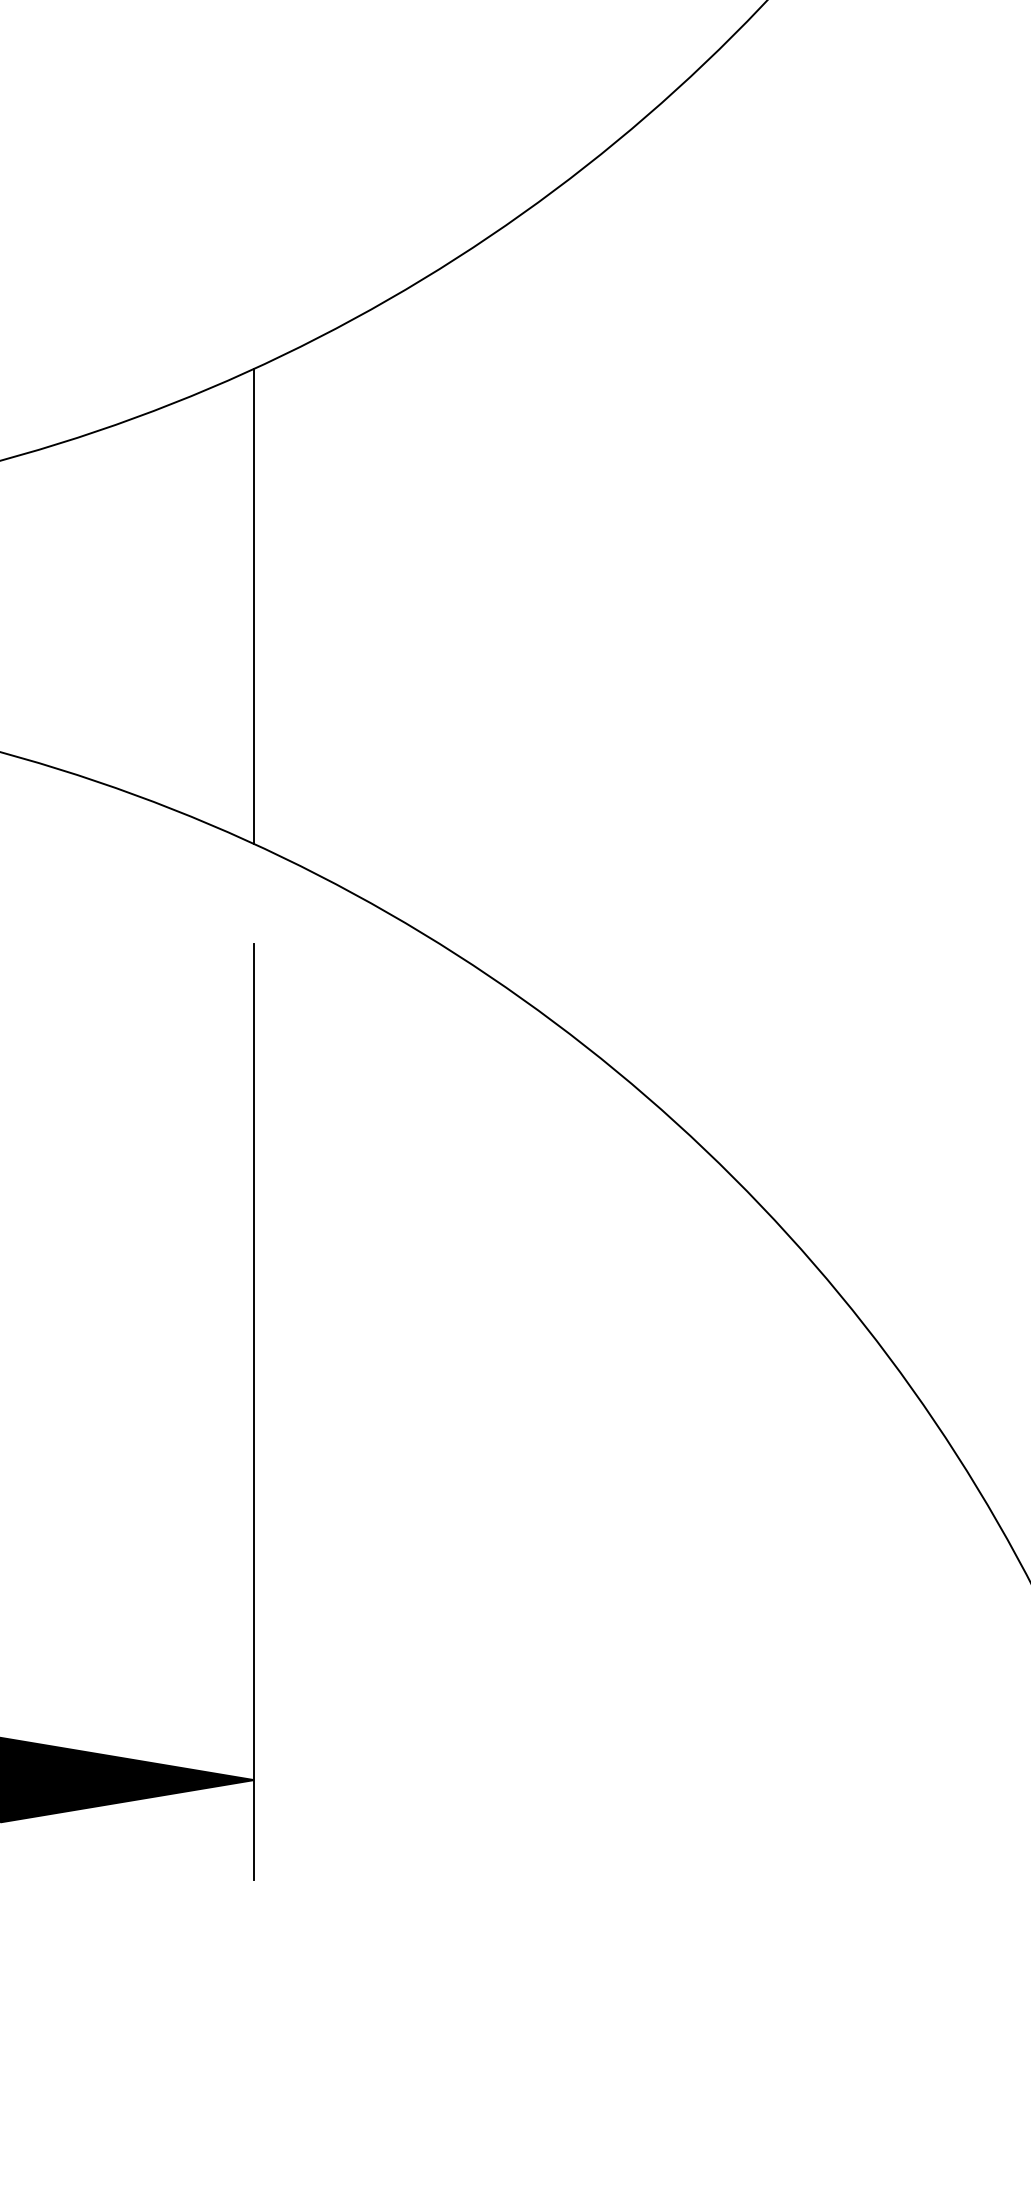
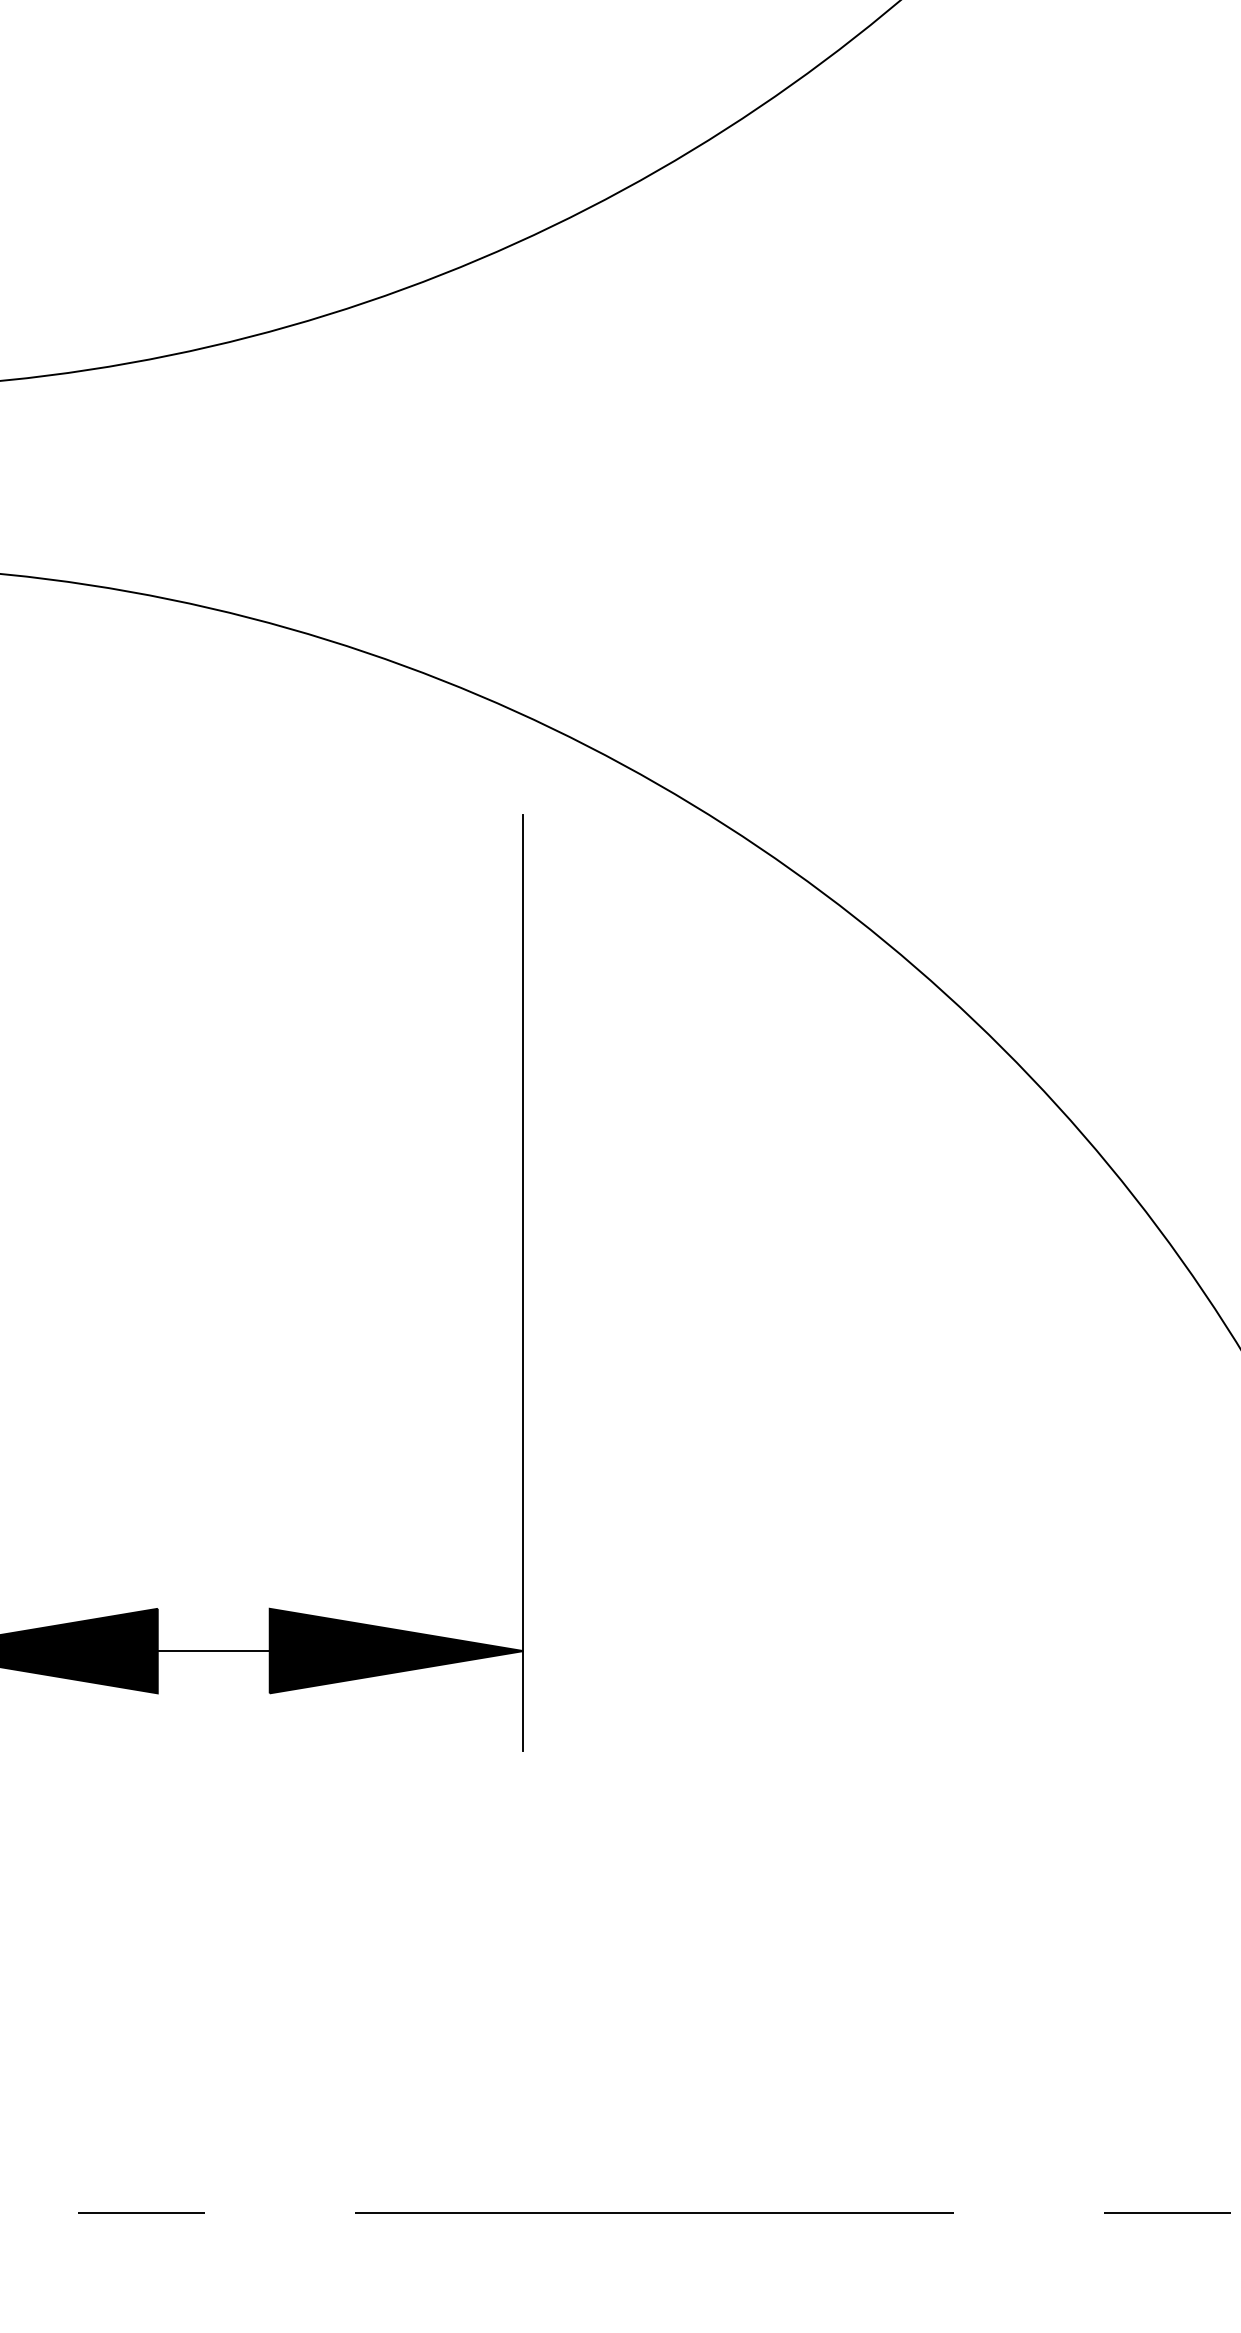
line: (254, 606) -> (523, 477), removed

